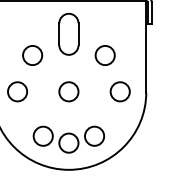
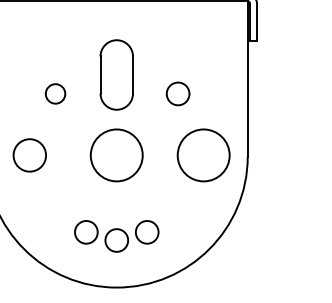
part: (68, 33) -> (116, 73), moved
circle: (32, 55) -> (55, 93), size x0.6
circle: (104, 55) -> (177, 93), size x0.7
circle: (68, 91) -> (116, 154), size x1.6
circle: (119, 91) -> (202, 154), size x1.6
part: (68, 139) -> (116, 236), size x0.7

